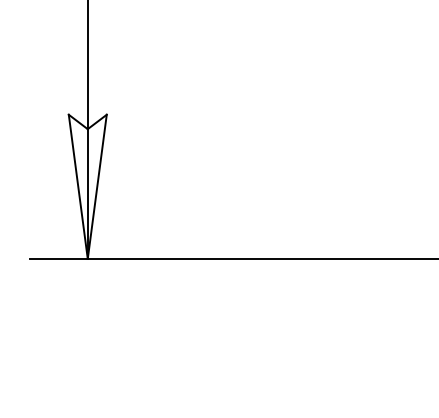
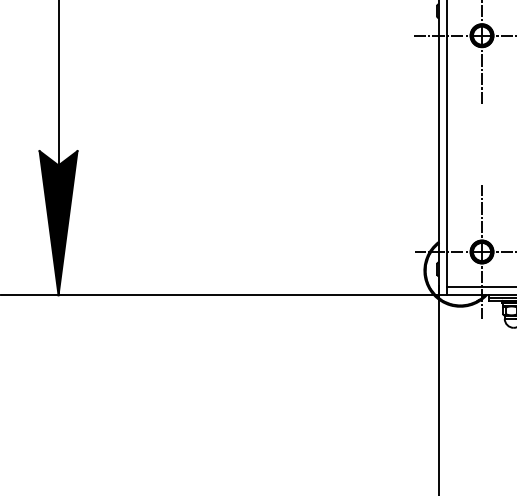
fill: (87, 187) -> (58, 223), added

